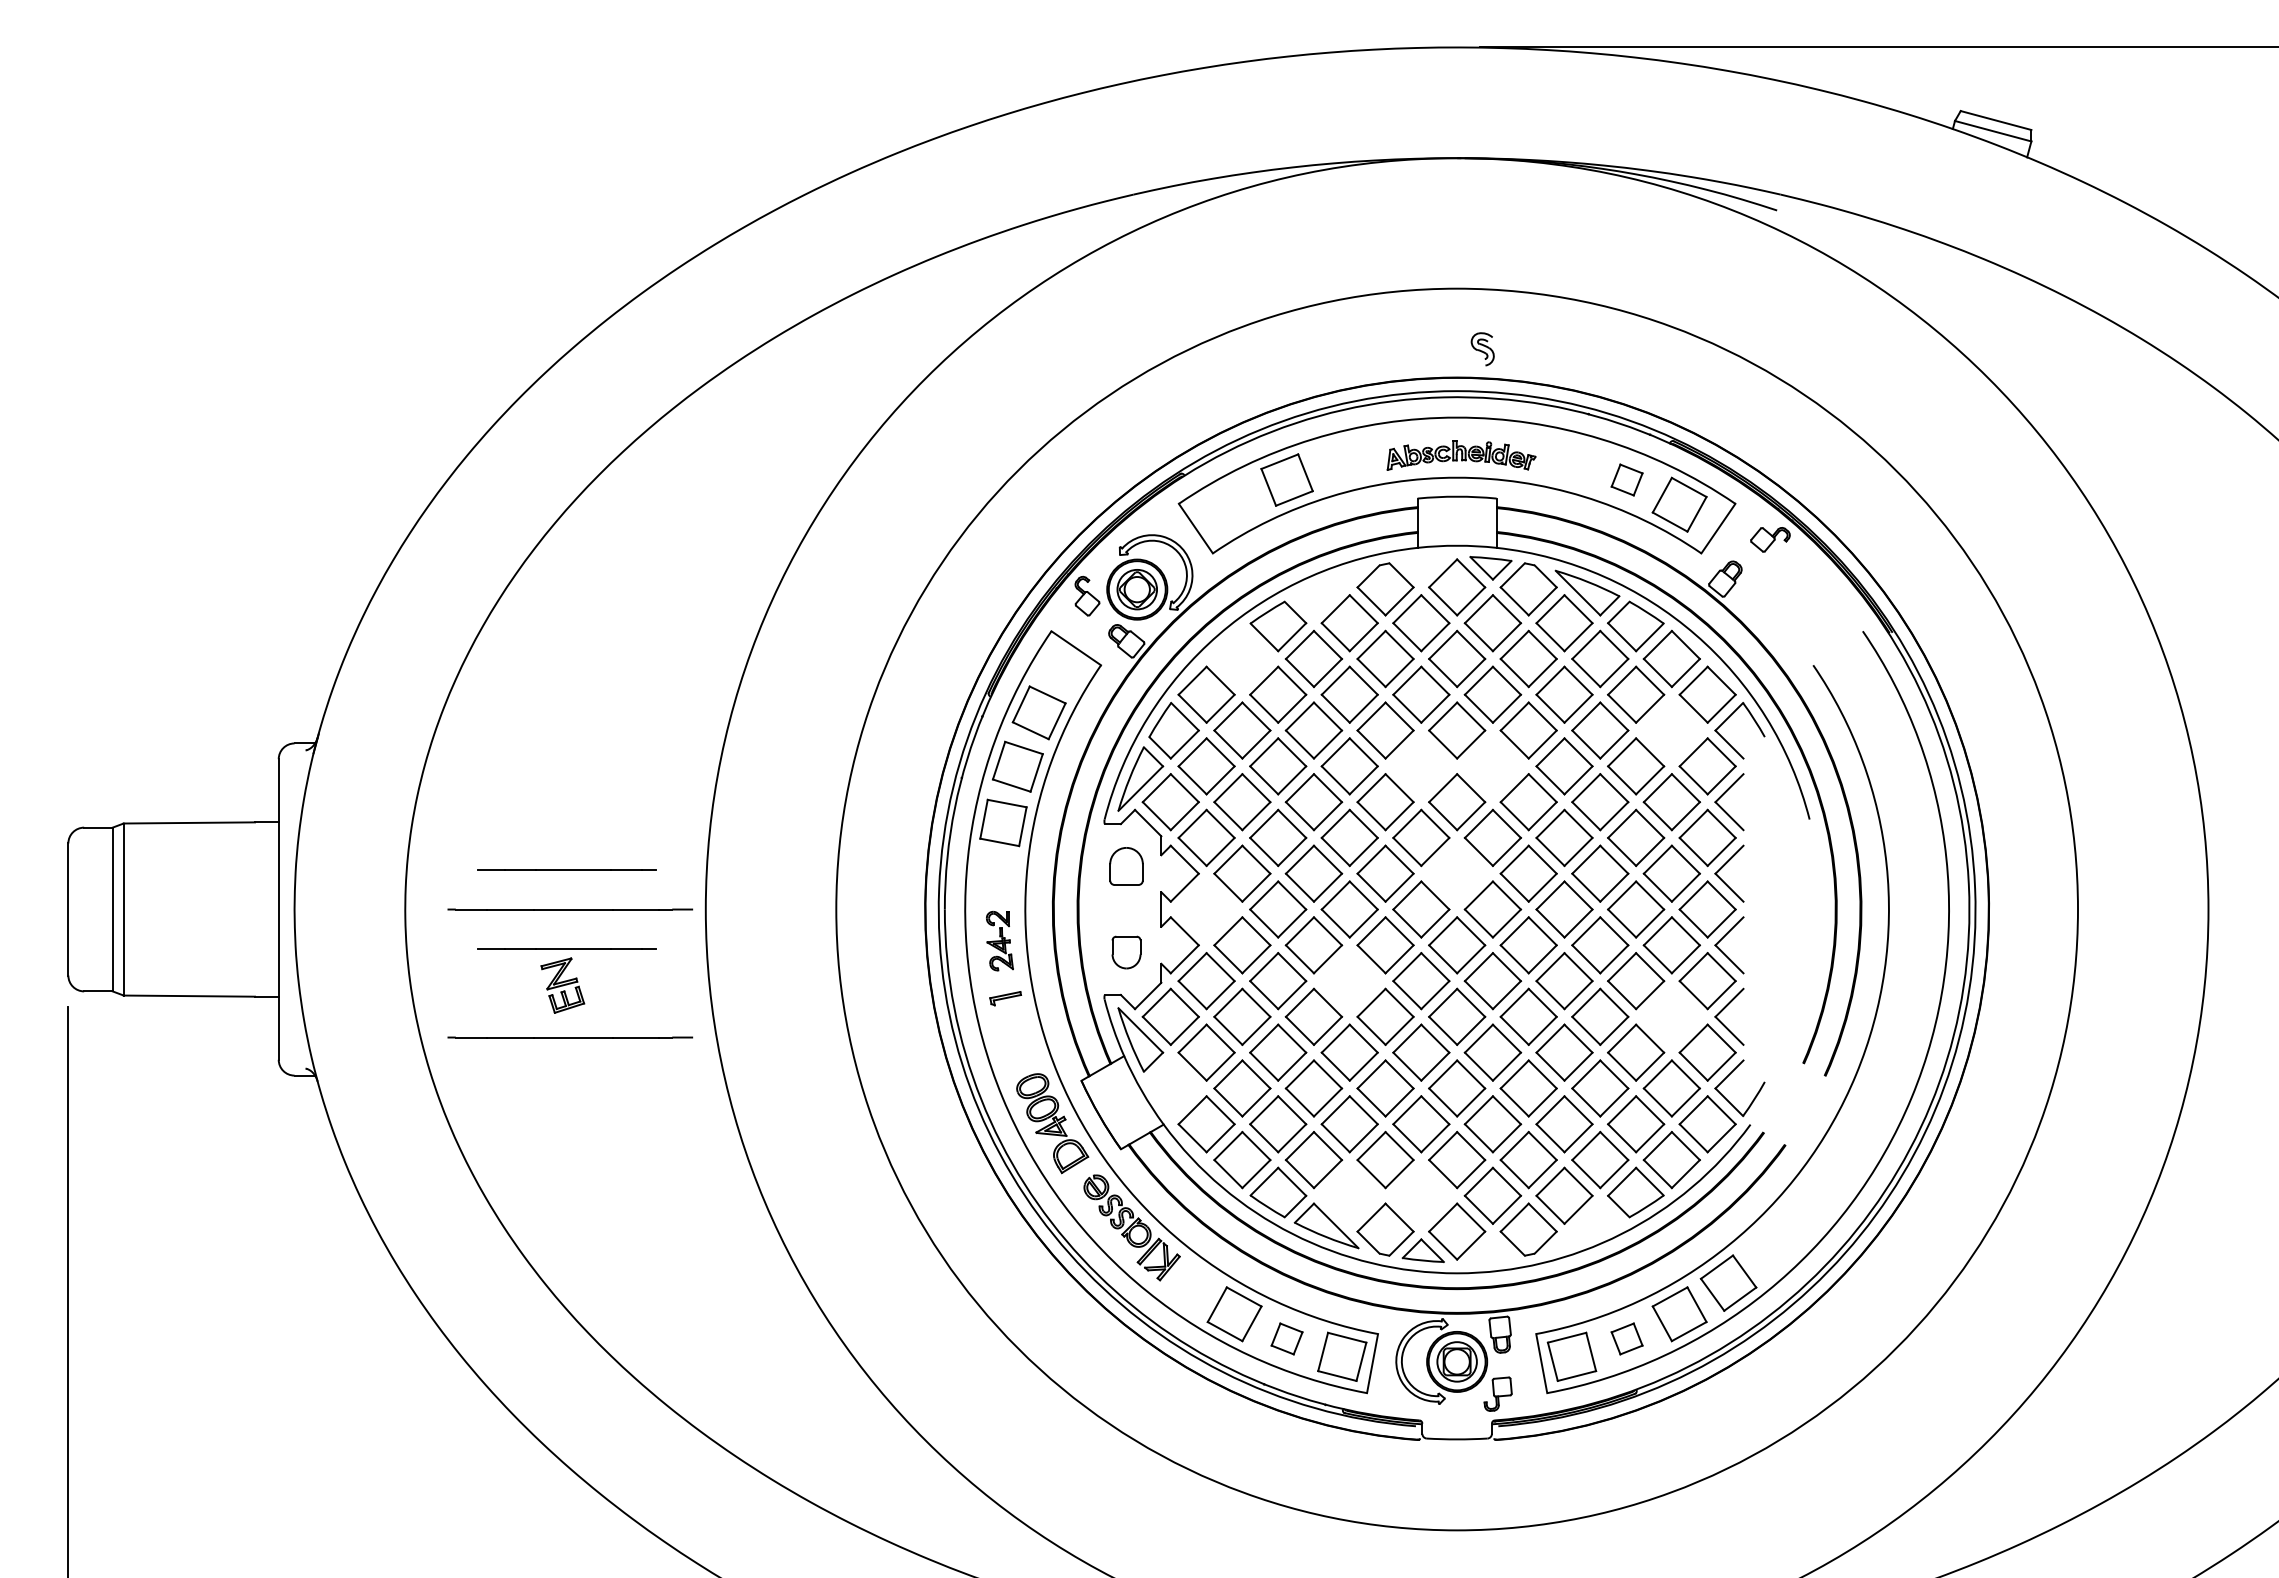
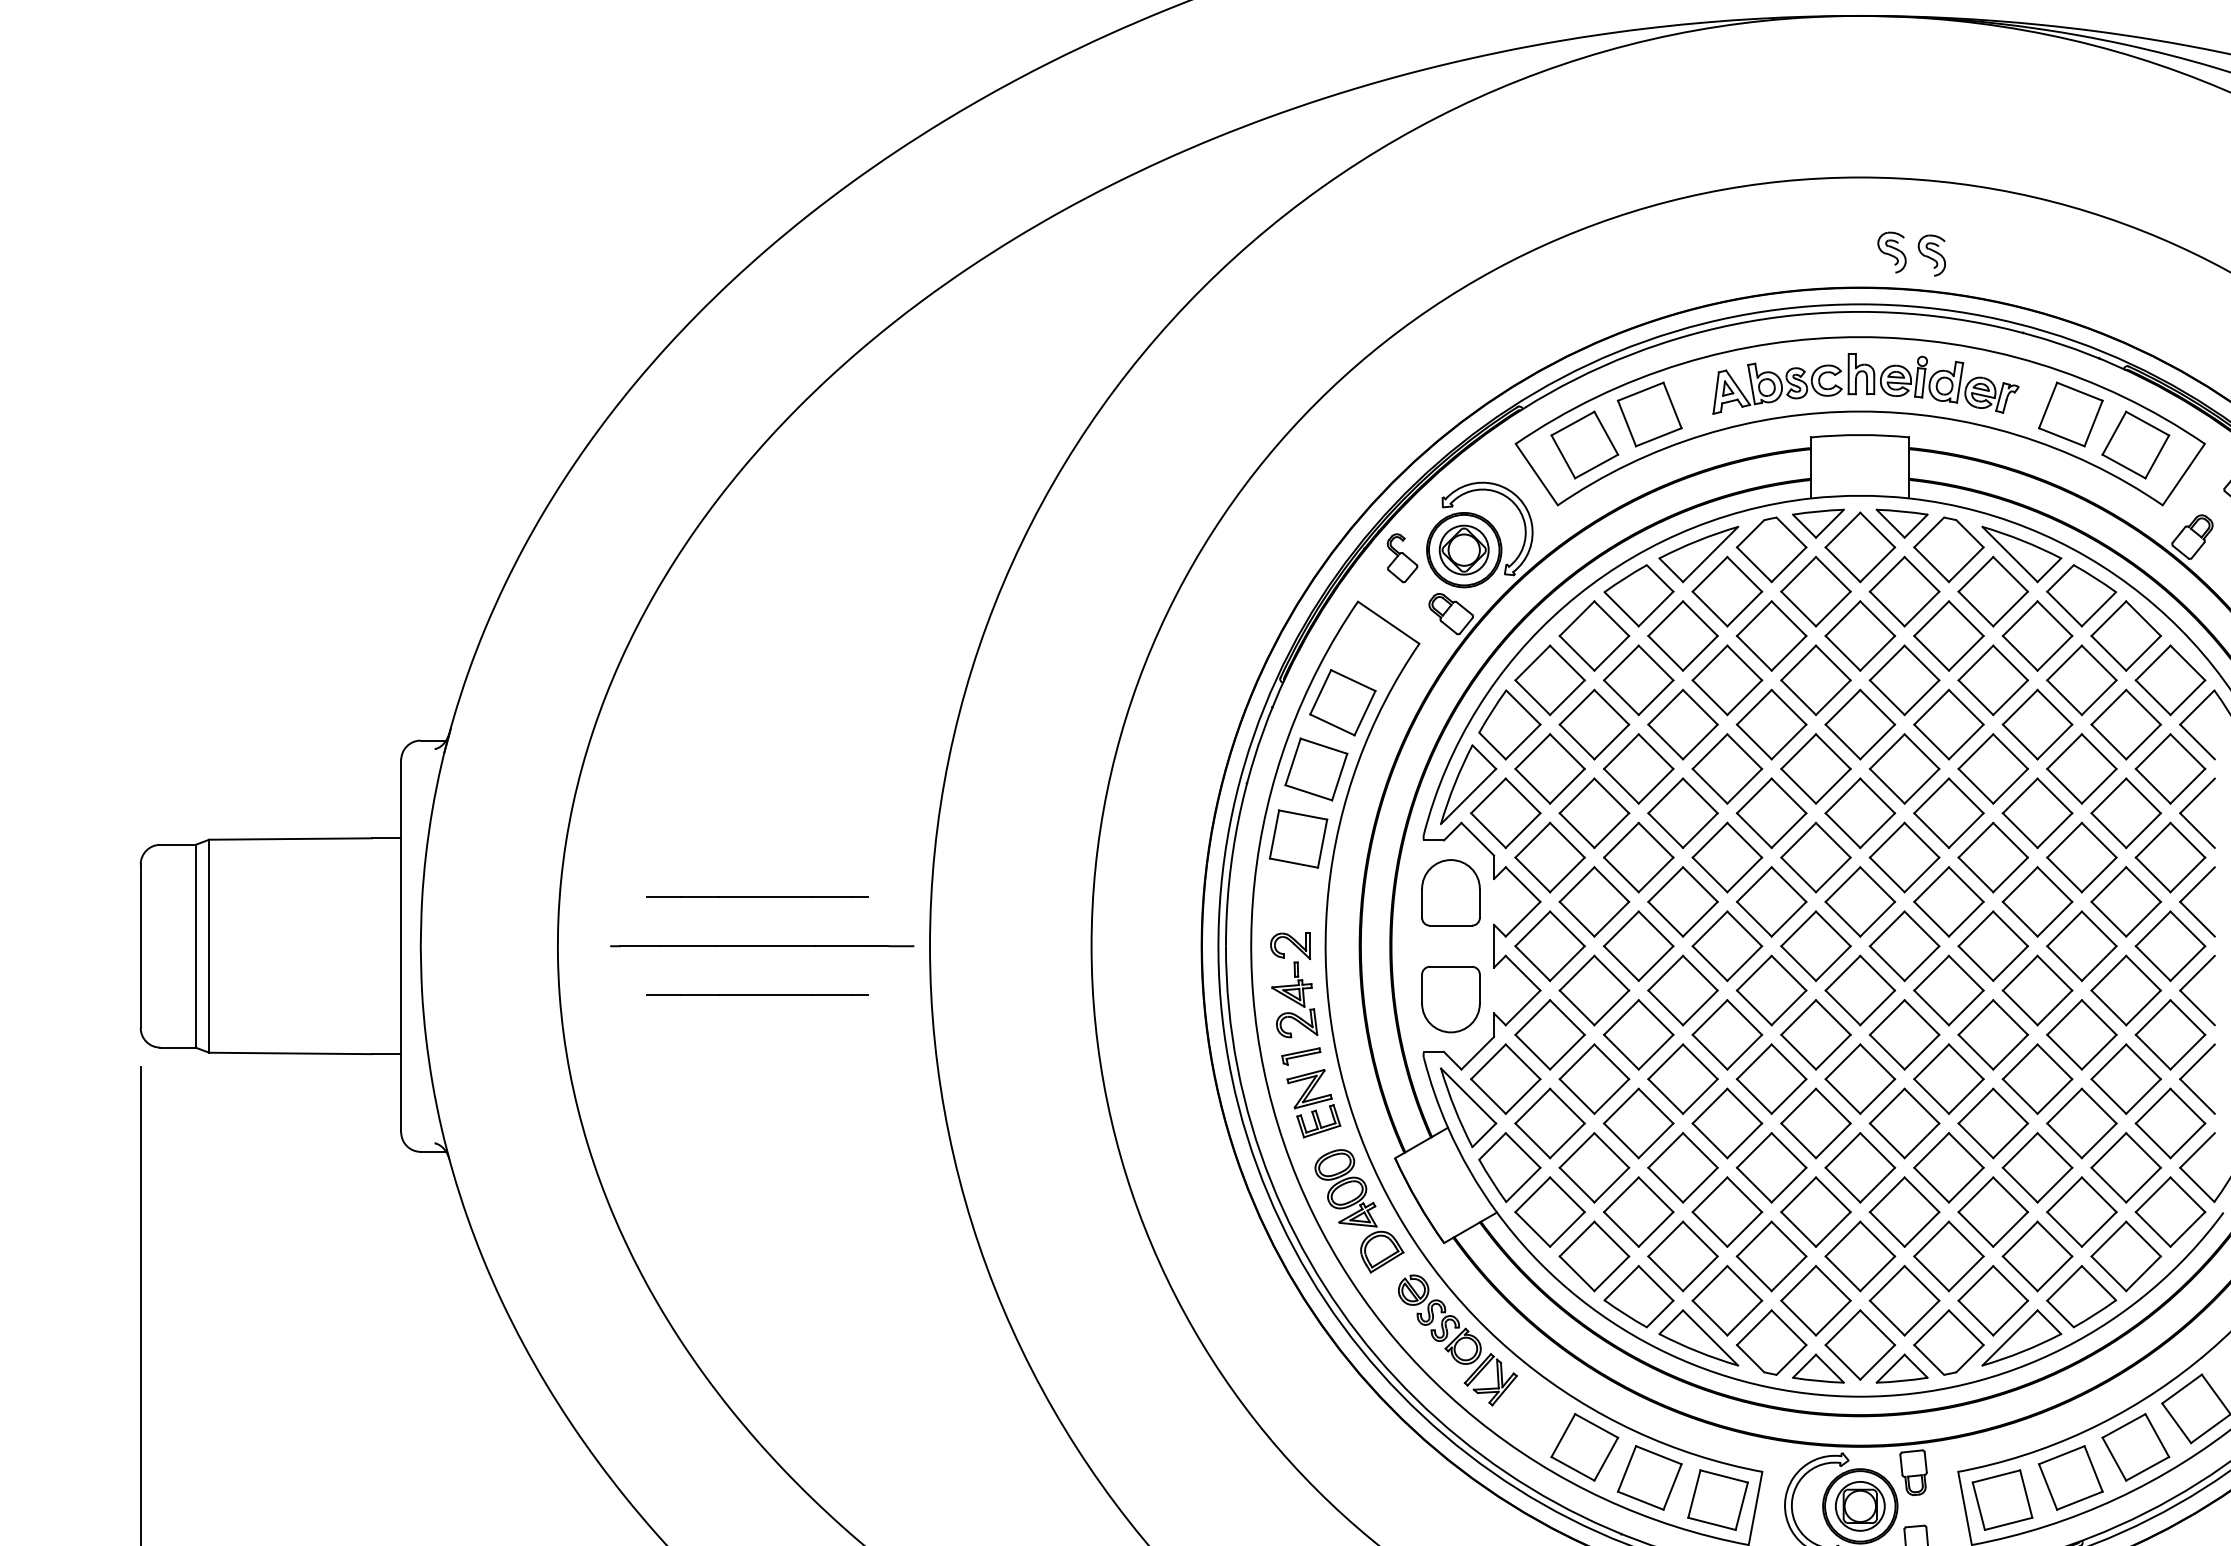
part: (1514, 351) -> (1931, 255), added
part: (1461, 455) -> (1865, 384), size x1.67
part: (1626, 479) -> (2070, 413), size x1.67
part: (1234, 504) -> (1584, 444), added
part: (1422, 568) -> (1817, 523), added
part: (1326, 592) -> (1698, 553), added
part: (1242, 658) -> (1594, 635), added
part: (1671, 730) -> (2125, 724), added
part: (1421, 766) -> (1816, 769), added
part: (1492, 766) -> (1904, 769), added
part: (1126, 866) -> (1450, 892), size x1.43
part: (1457, 873) -> (1860, 901), added
part: (1206, 909) -> (1549, 946), added
part: (999, 940) -> (1293, 984), size x1.43
part: (1126, 952) -> (1450, 999), size x1.67
part: (1349, 981) -> (1727, 1035), added
part: (562, 985) -> (1313, 1103), moved
part: (1671, 1016) -> (2125, 1078), added
line: (570, 1037) -> (762, 1104), removed
part: (1173, 1088) -> (1509, 1167), added
part: (1349, 1195) -> (1727, 1300), added
part: (1421, 1195) -> (1816, 1300), added
part: (1587, 1225) -> (2021, 1337), added
part: (1490, 1250) -> (1901, 1368), added
part: (1286, 1338) -> (1649, 1477), size x1.67
part: (1626, 1338) -> (2070, 1477), size x1.67

